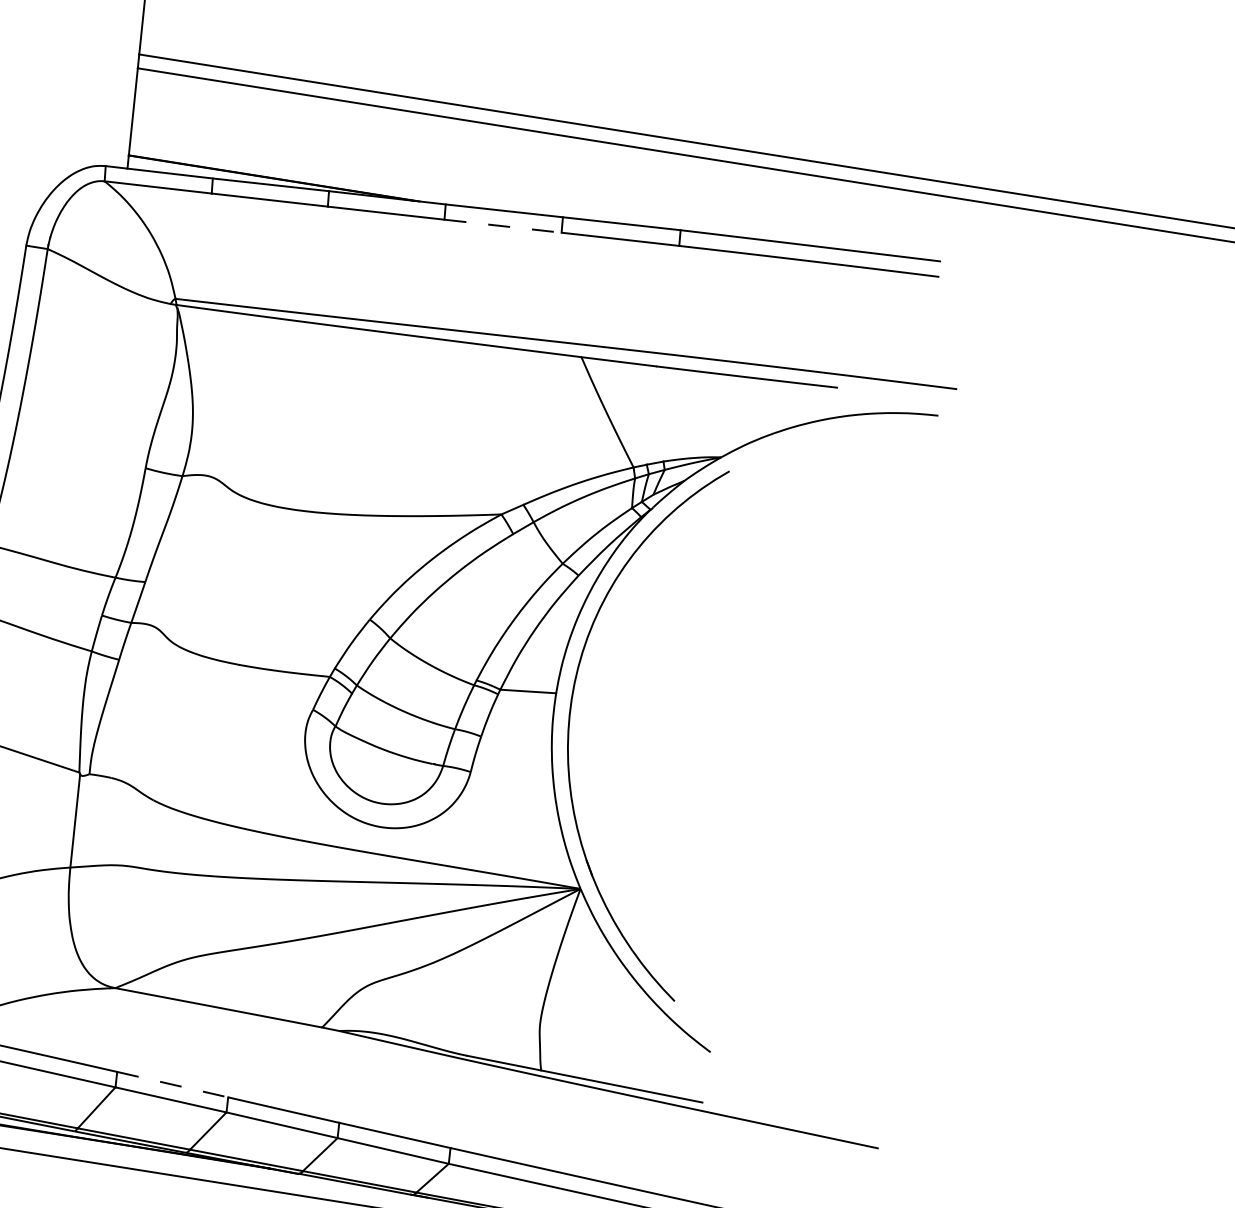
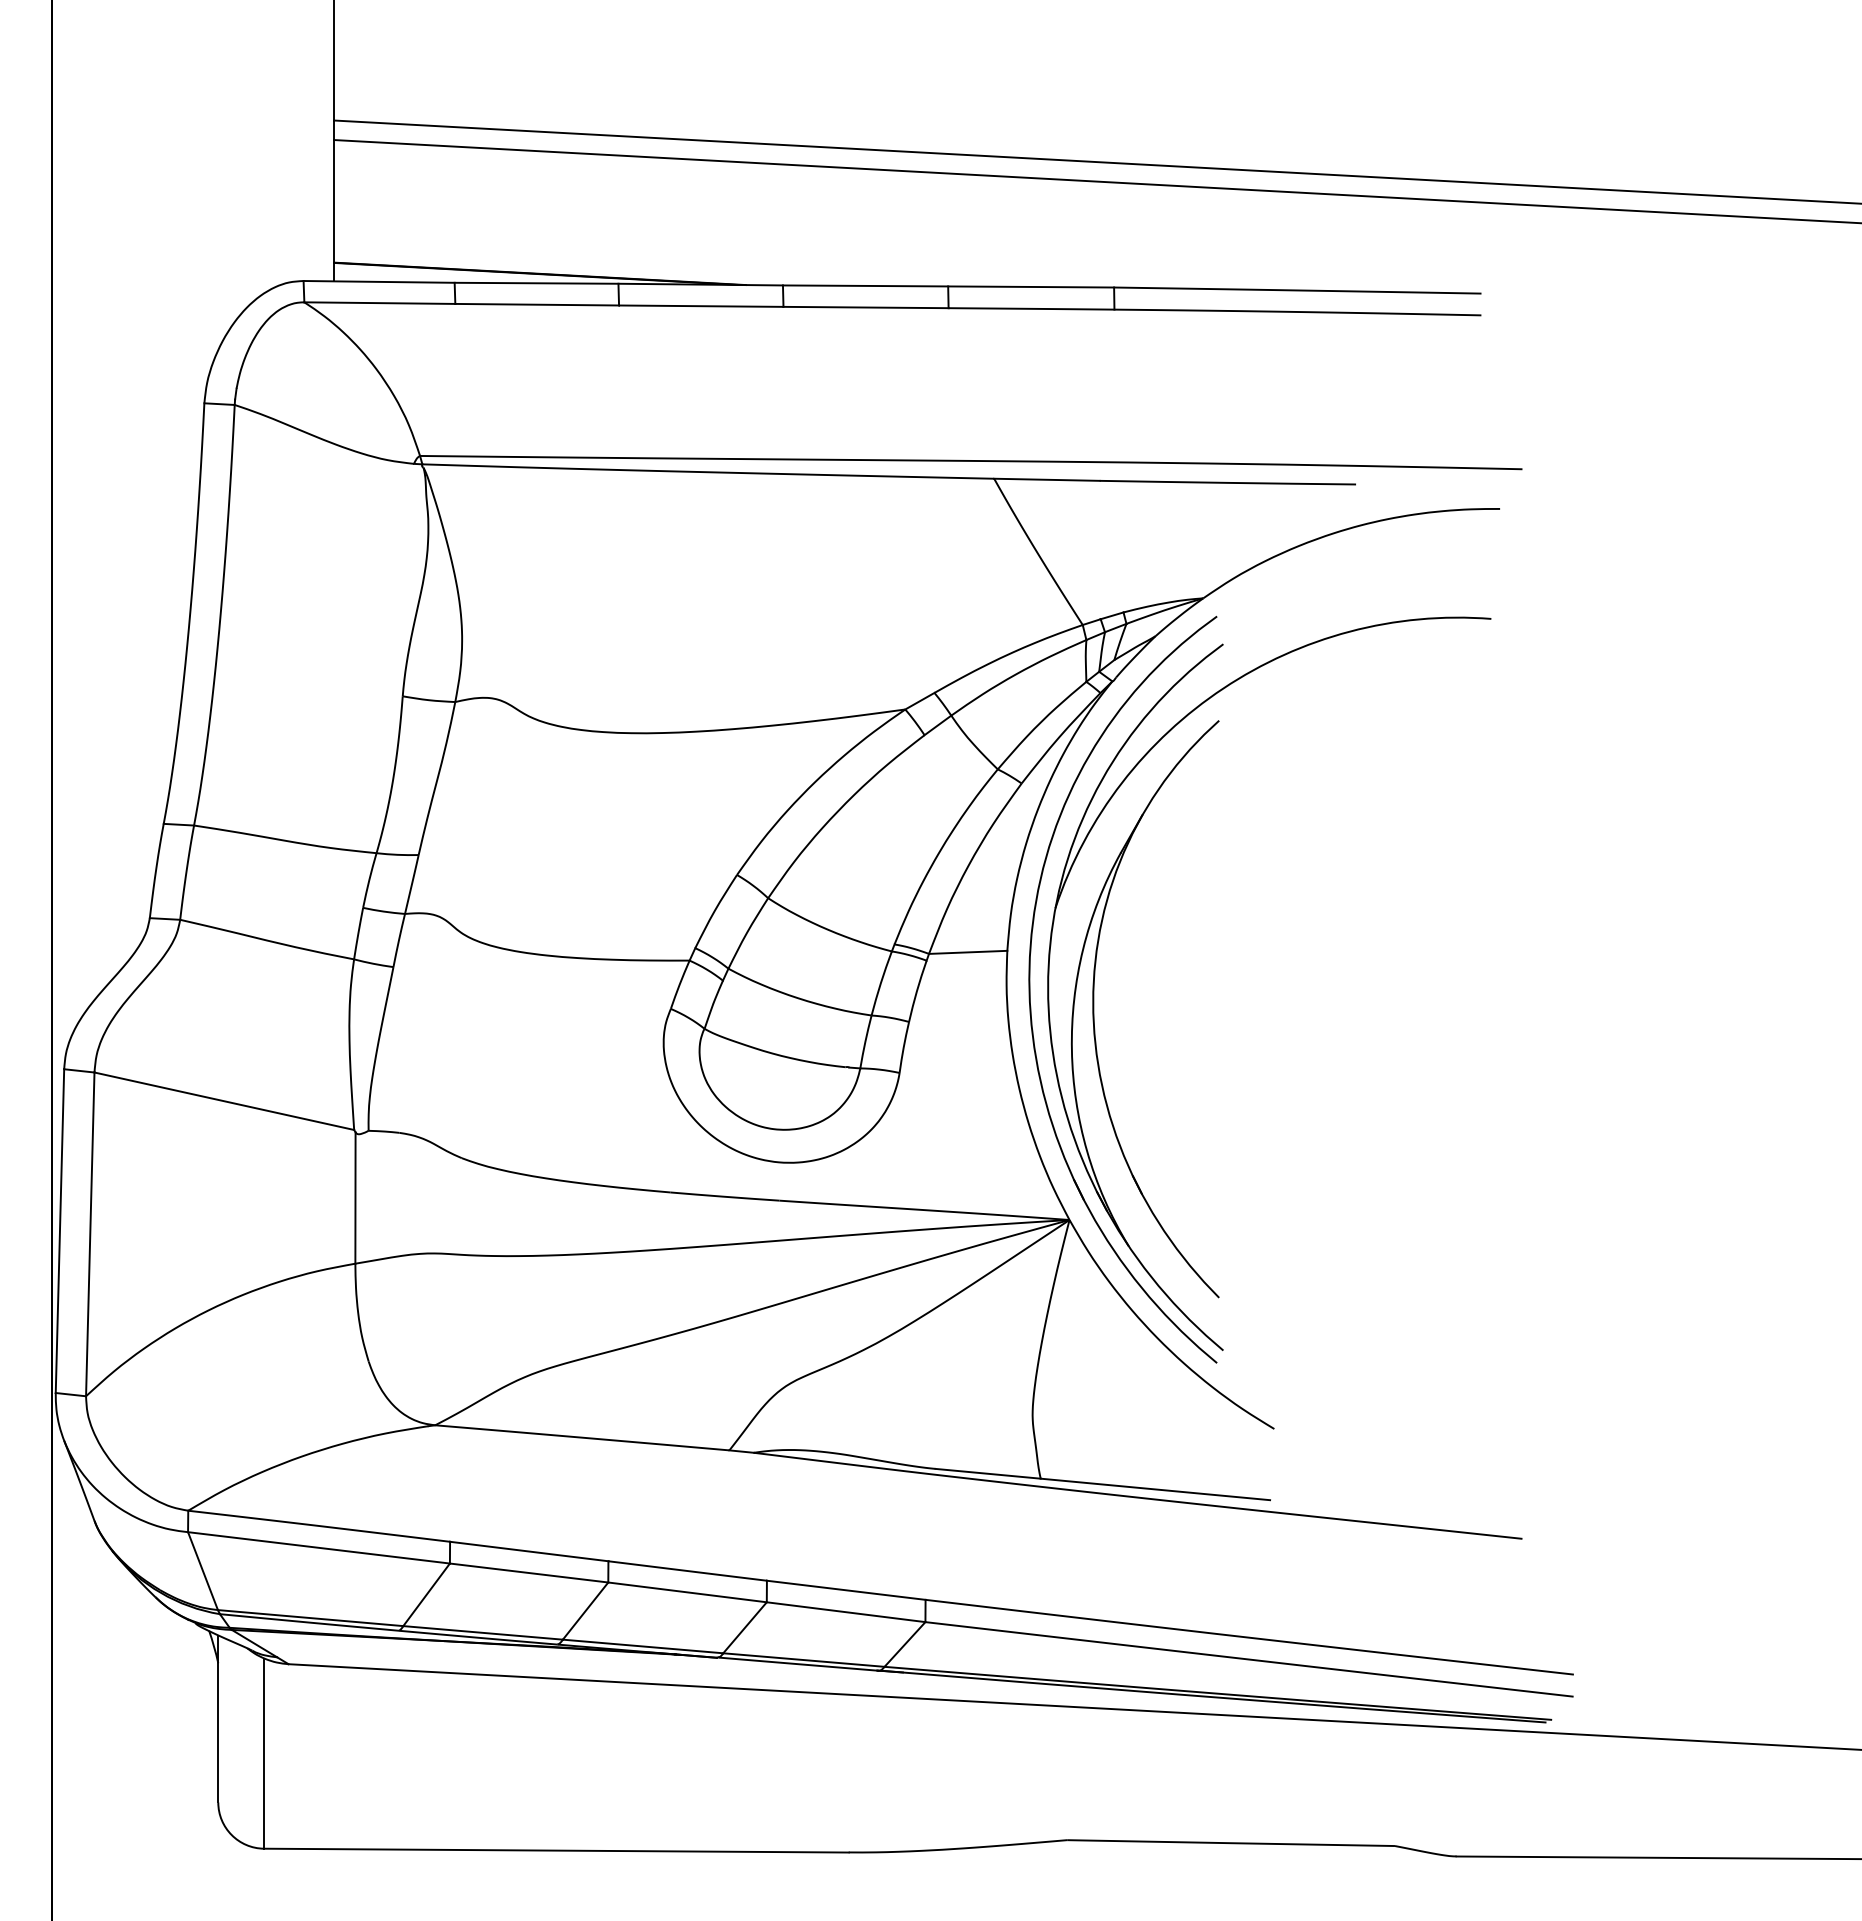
line: (503, 226) -> (866, 307), dashed -> solid
part: (618, 709) -> (1096, 964), added
line: (172, 1084) -> (529, 1551), dashed -> solid

